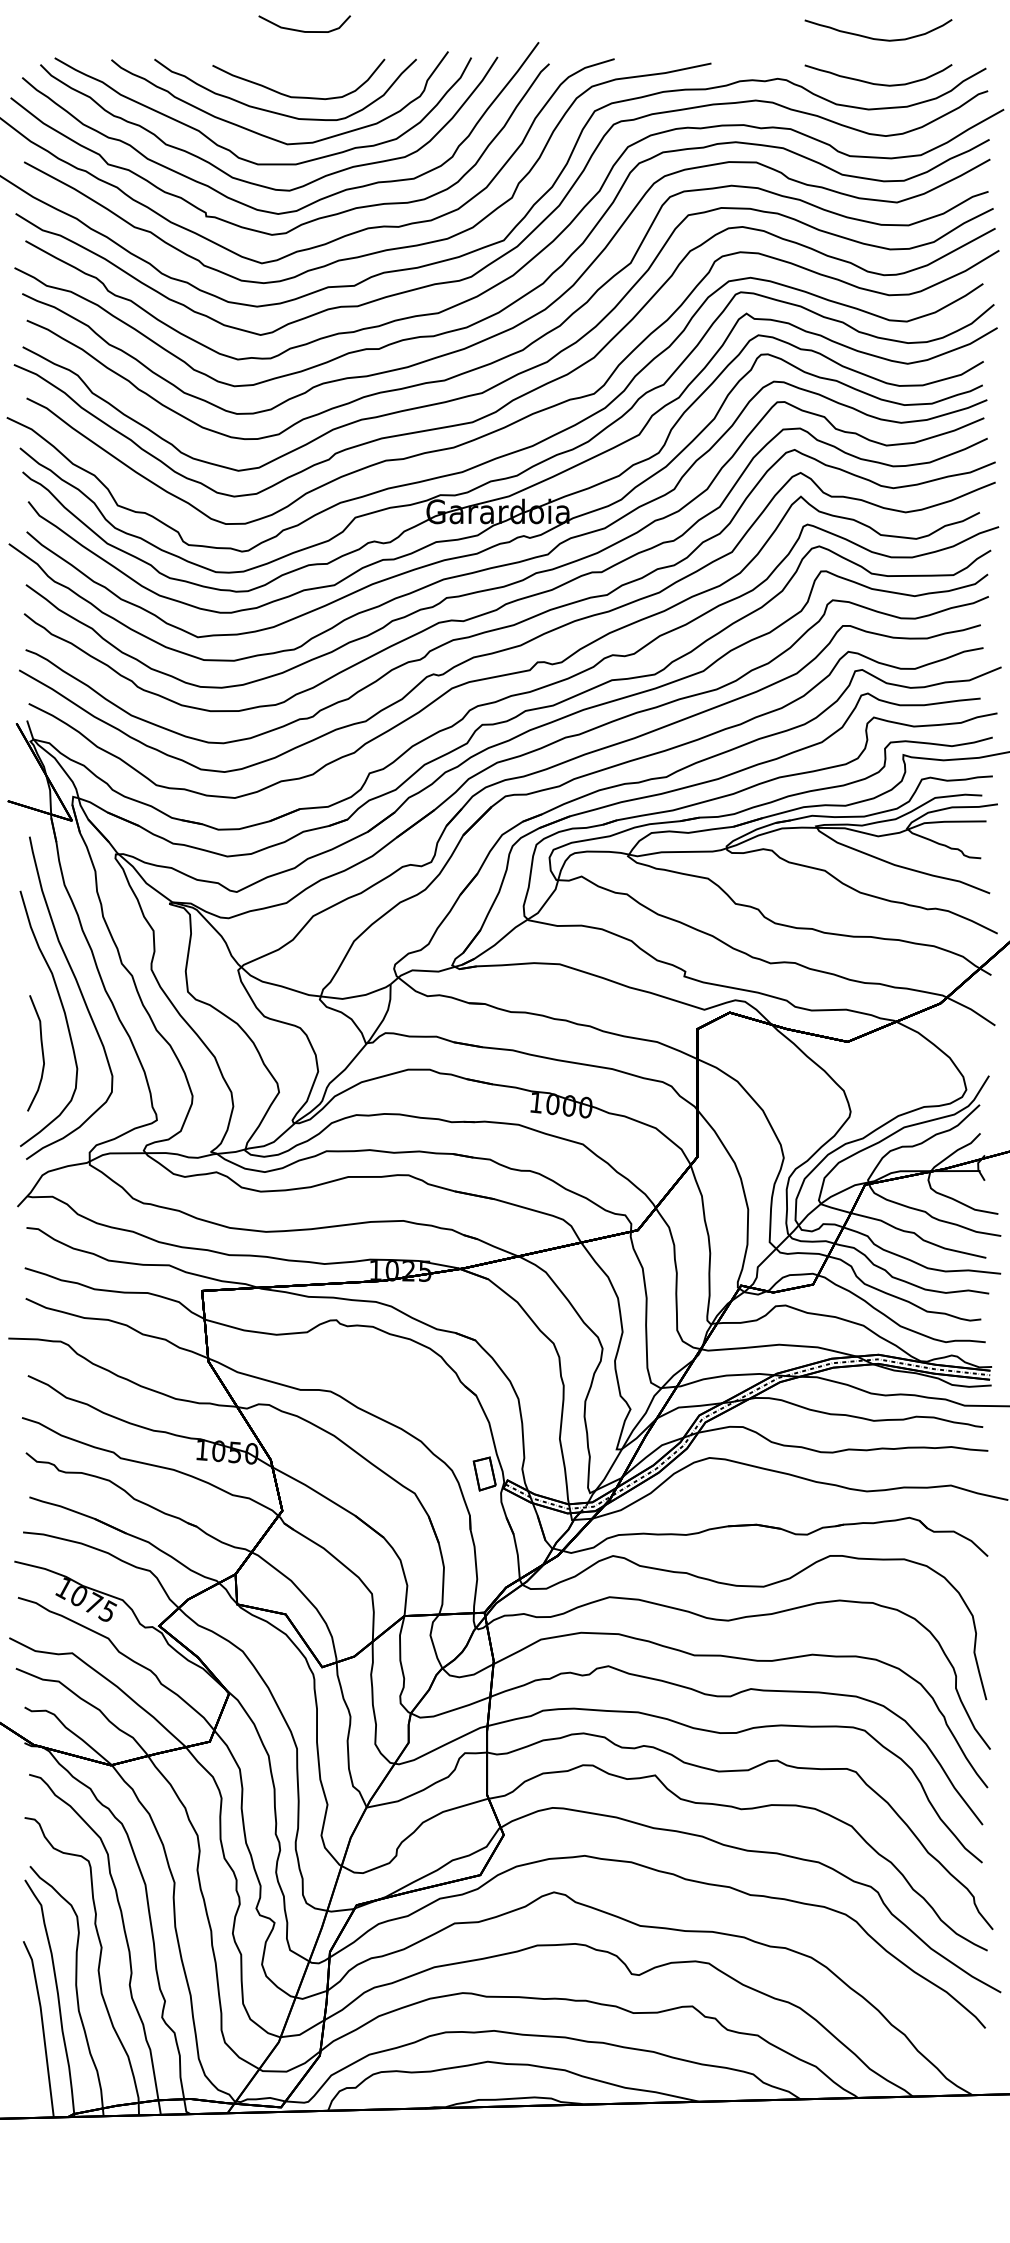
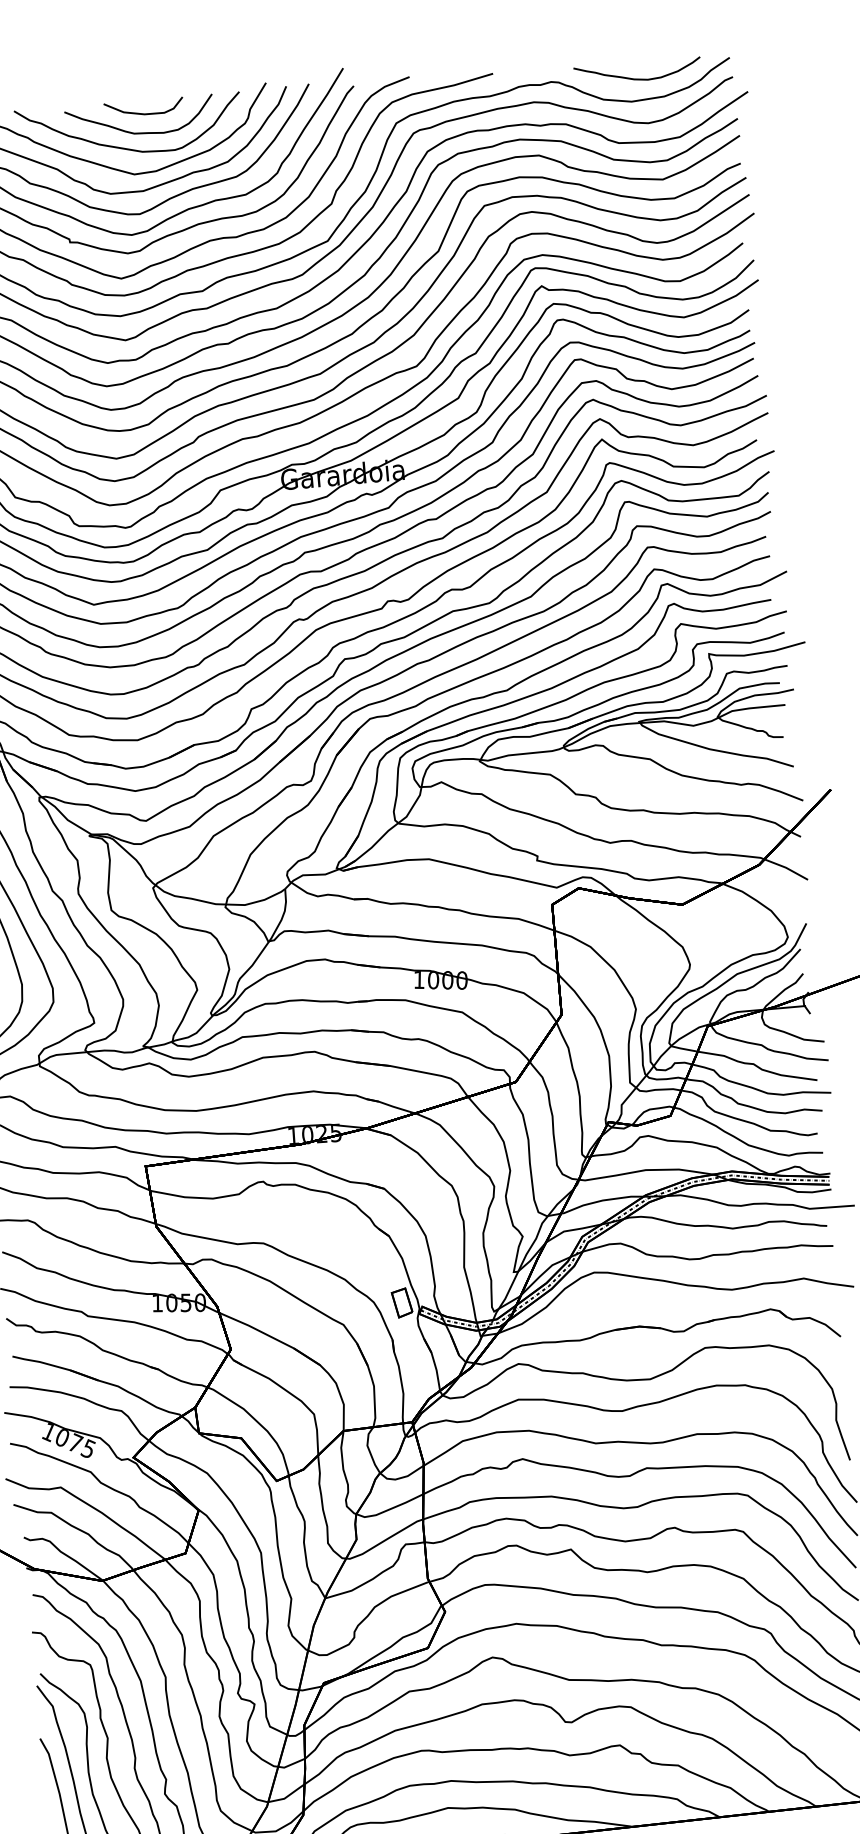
curve: (303, 30) -> (143, 113), moved
curve: (878, 38) -> (634, 39), removed

